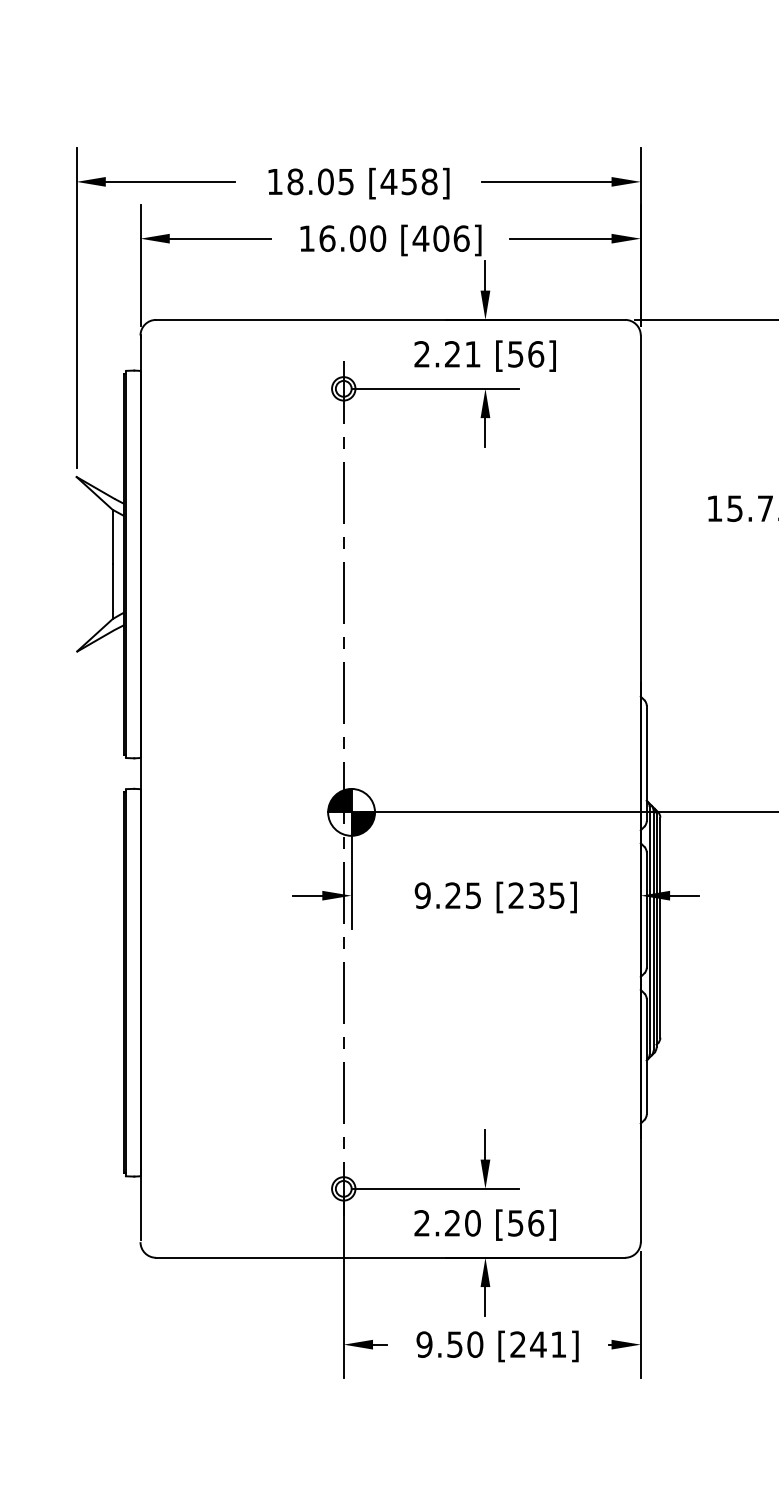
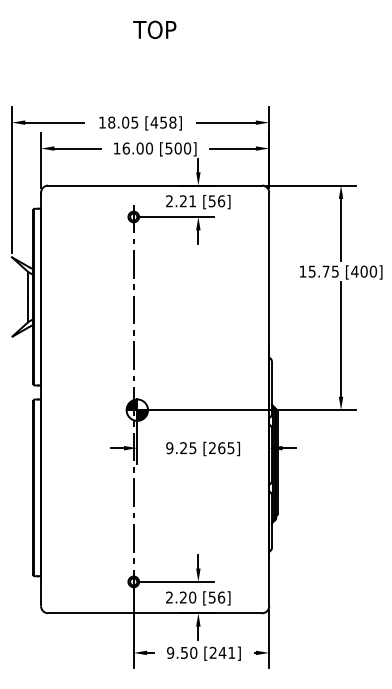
text: (441, 238) -> (178, 148), [406] -> [500]
text: (536, 896) -> (221, 448), [235] -> [265]

